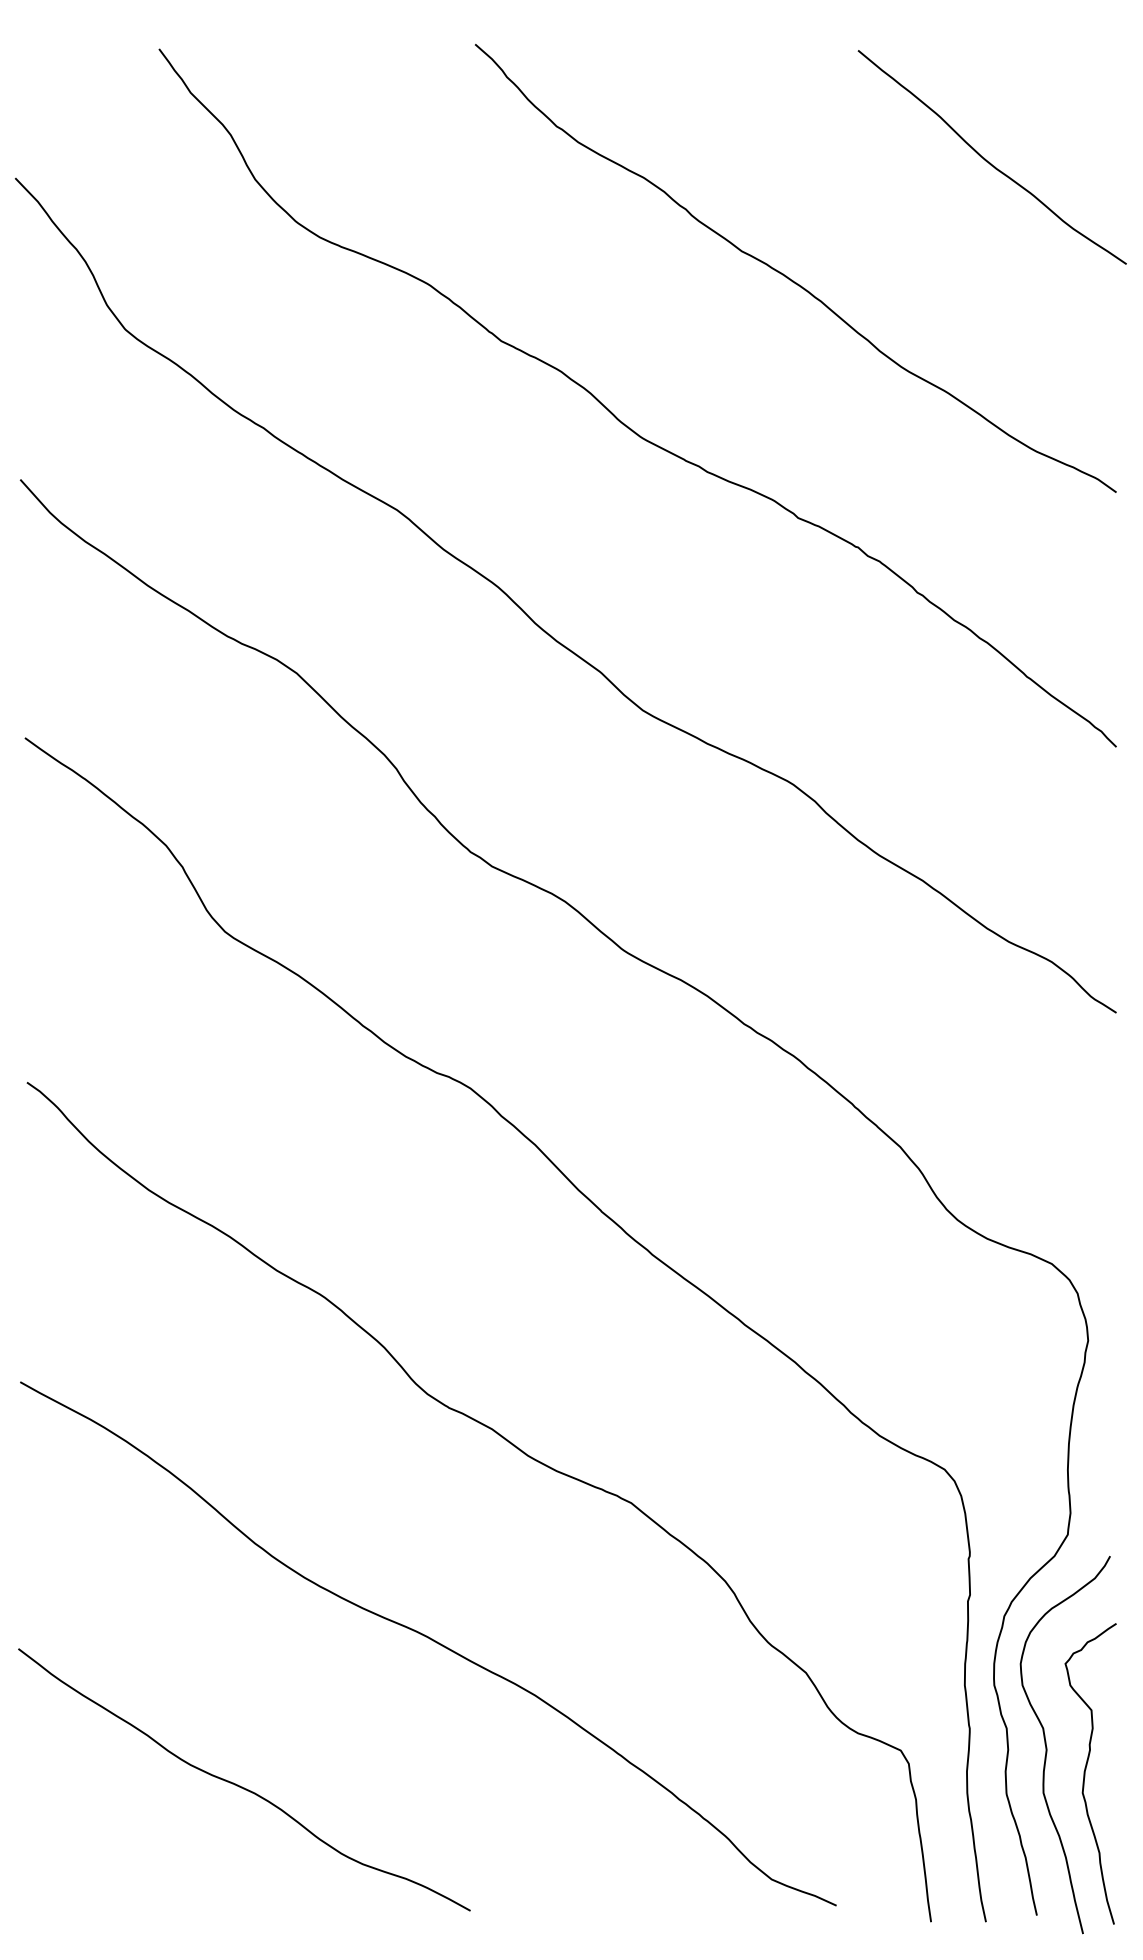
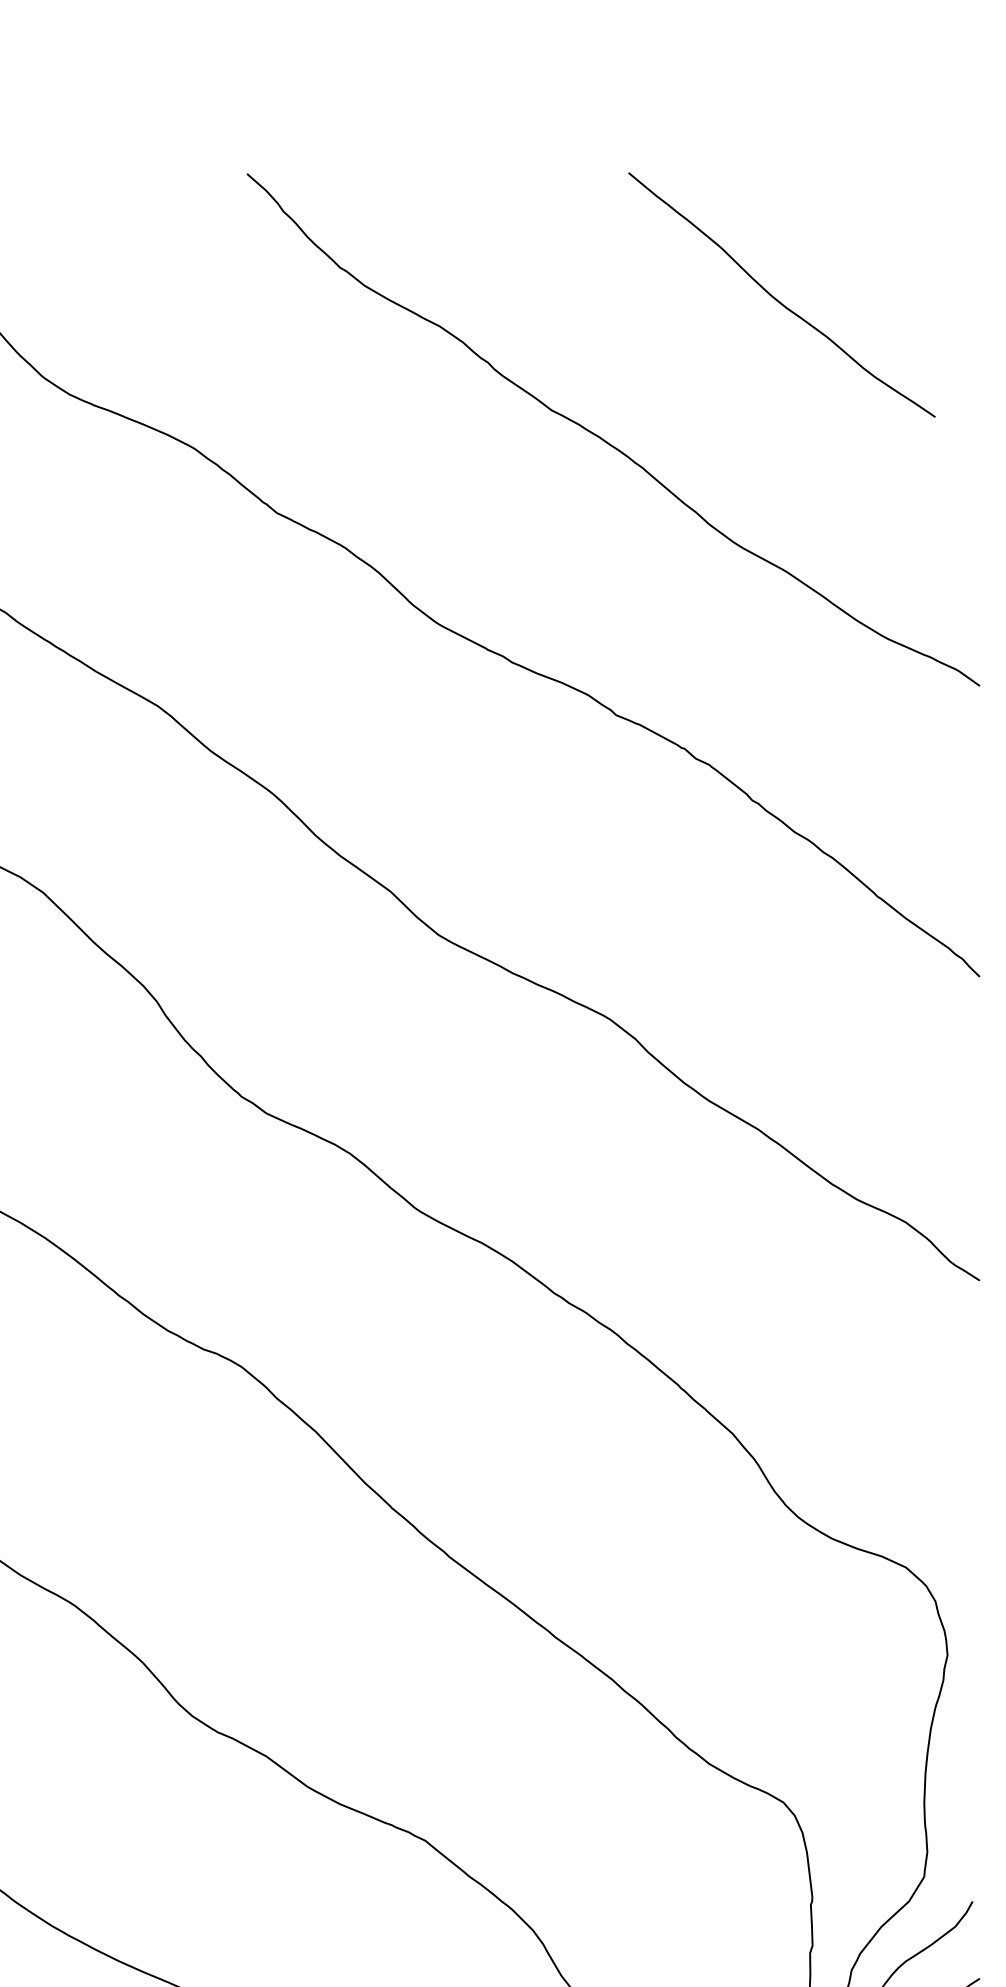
curve: (987, 160) -> (776, 298), moved

